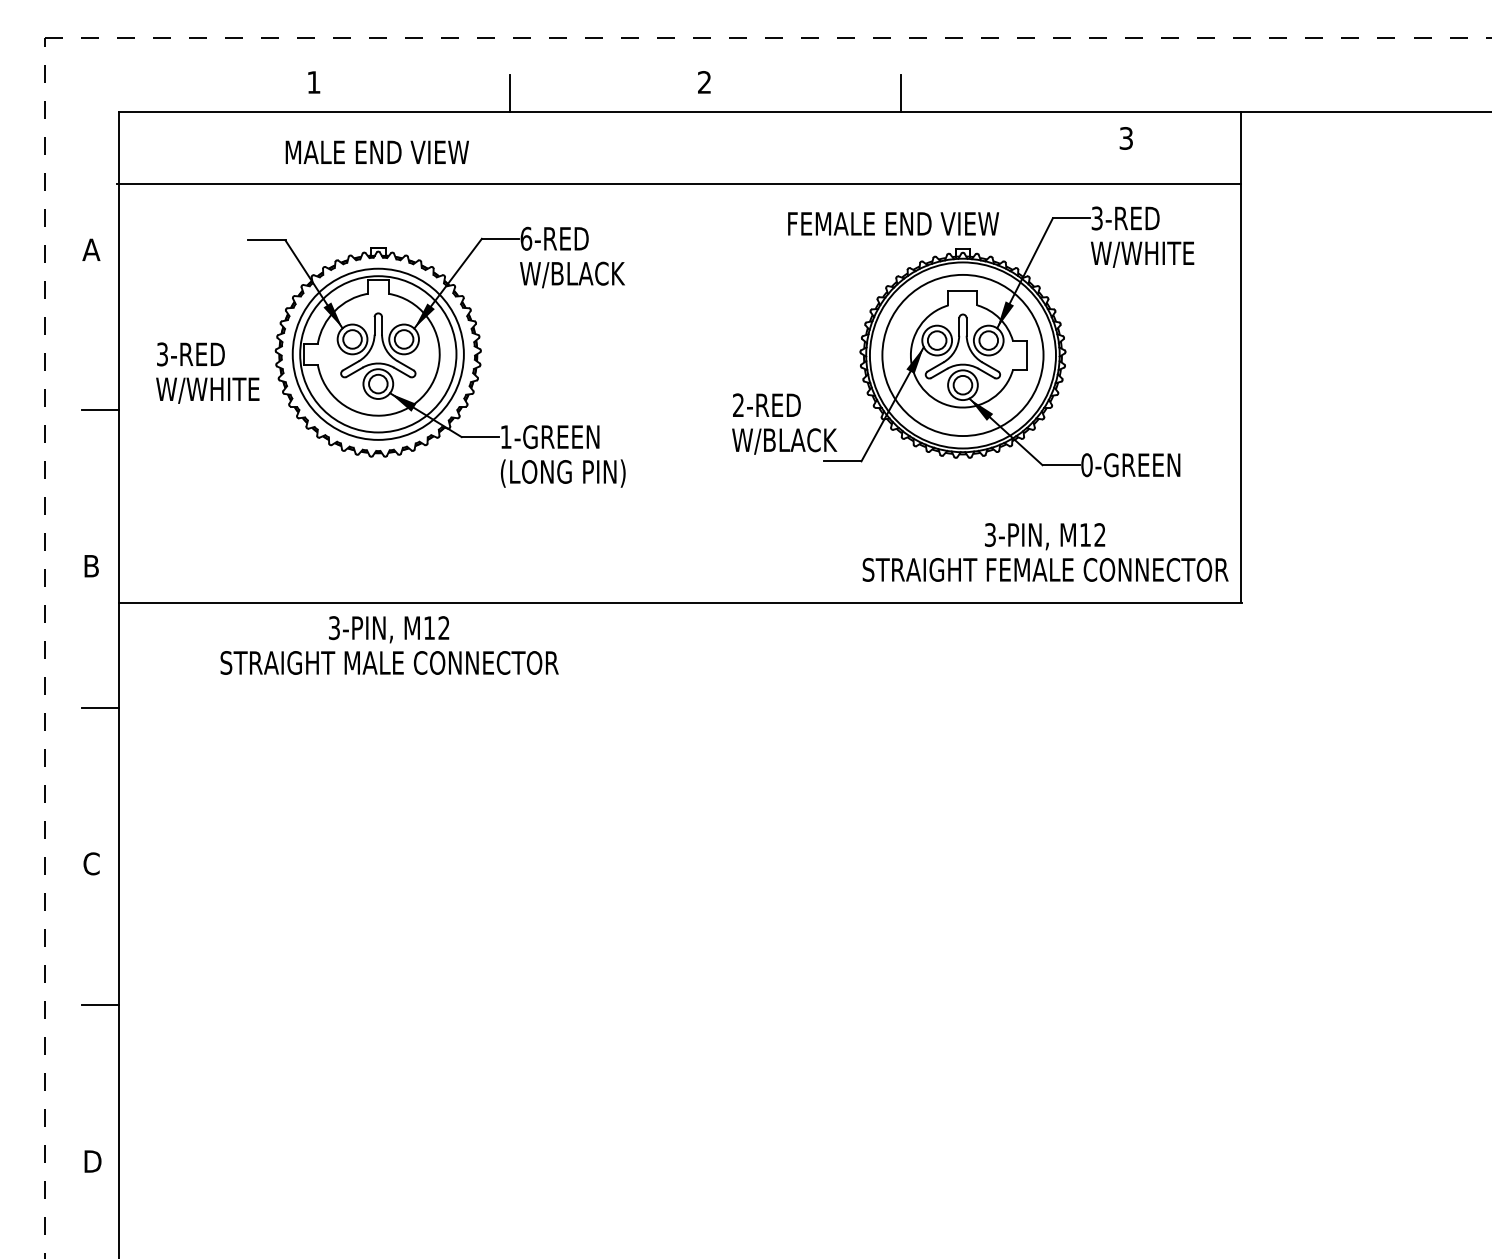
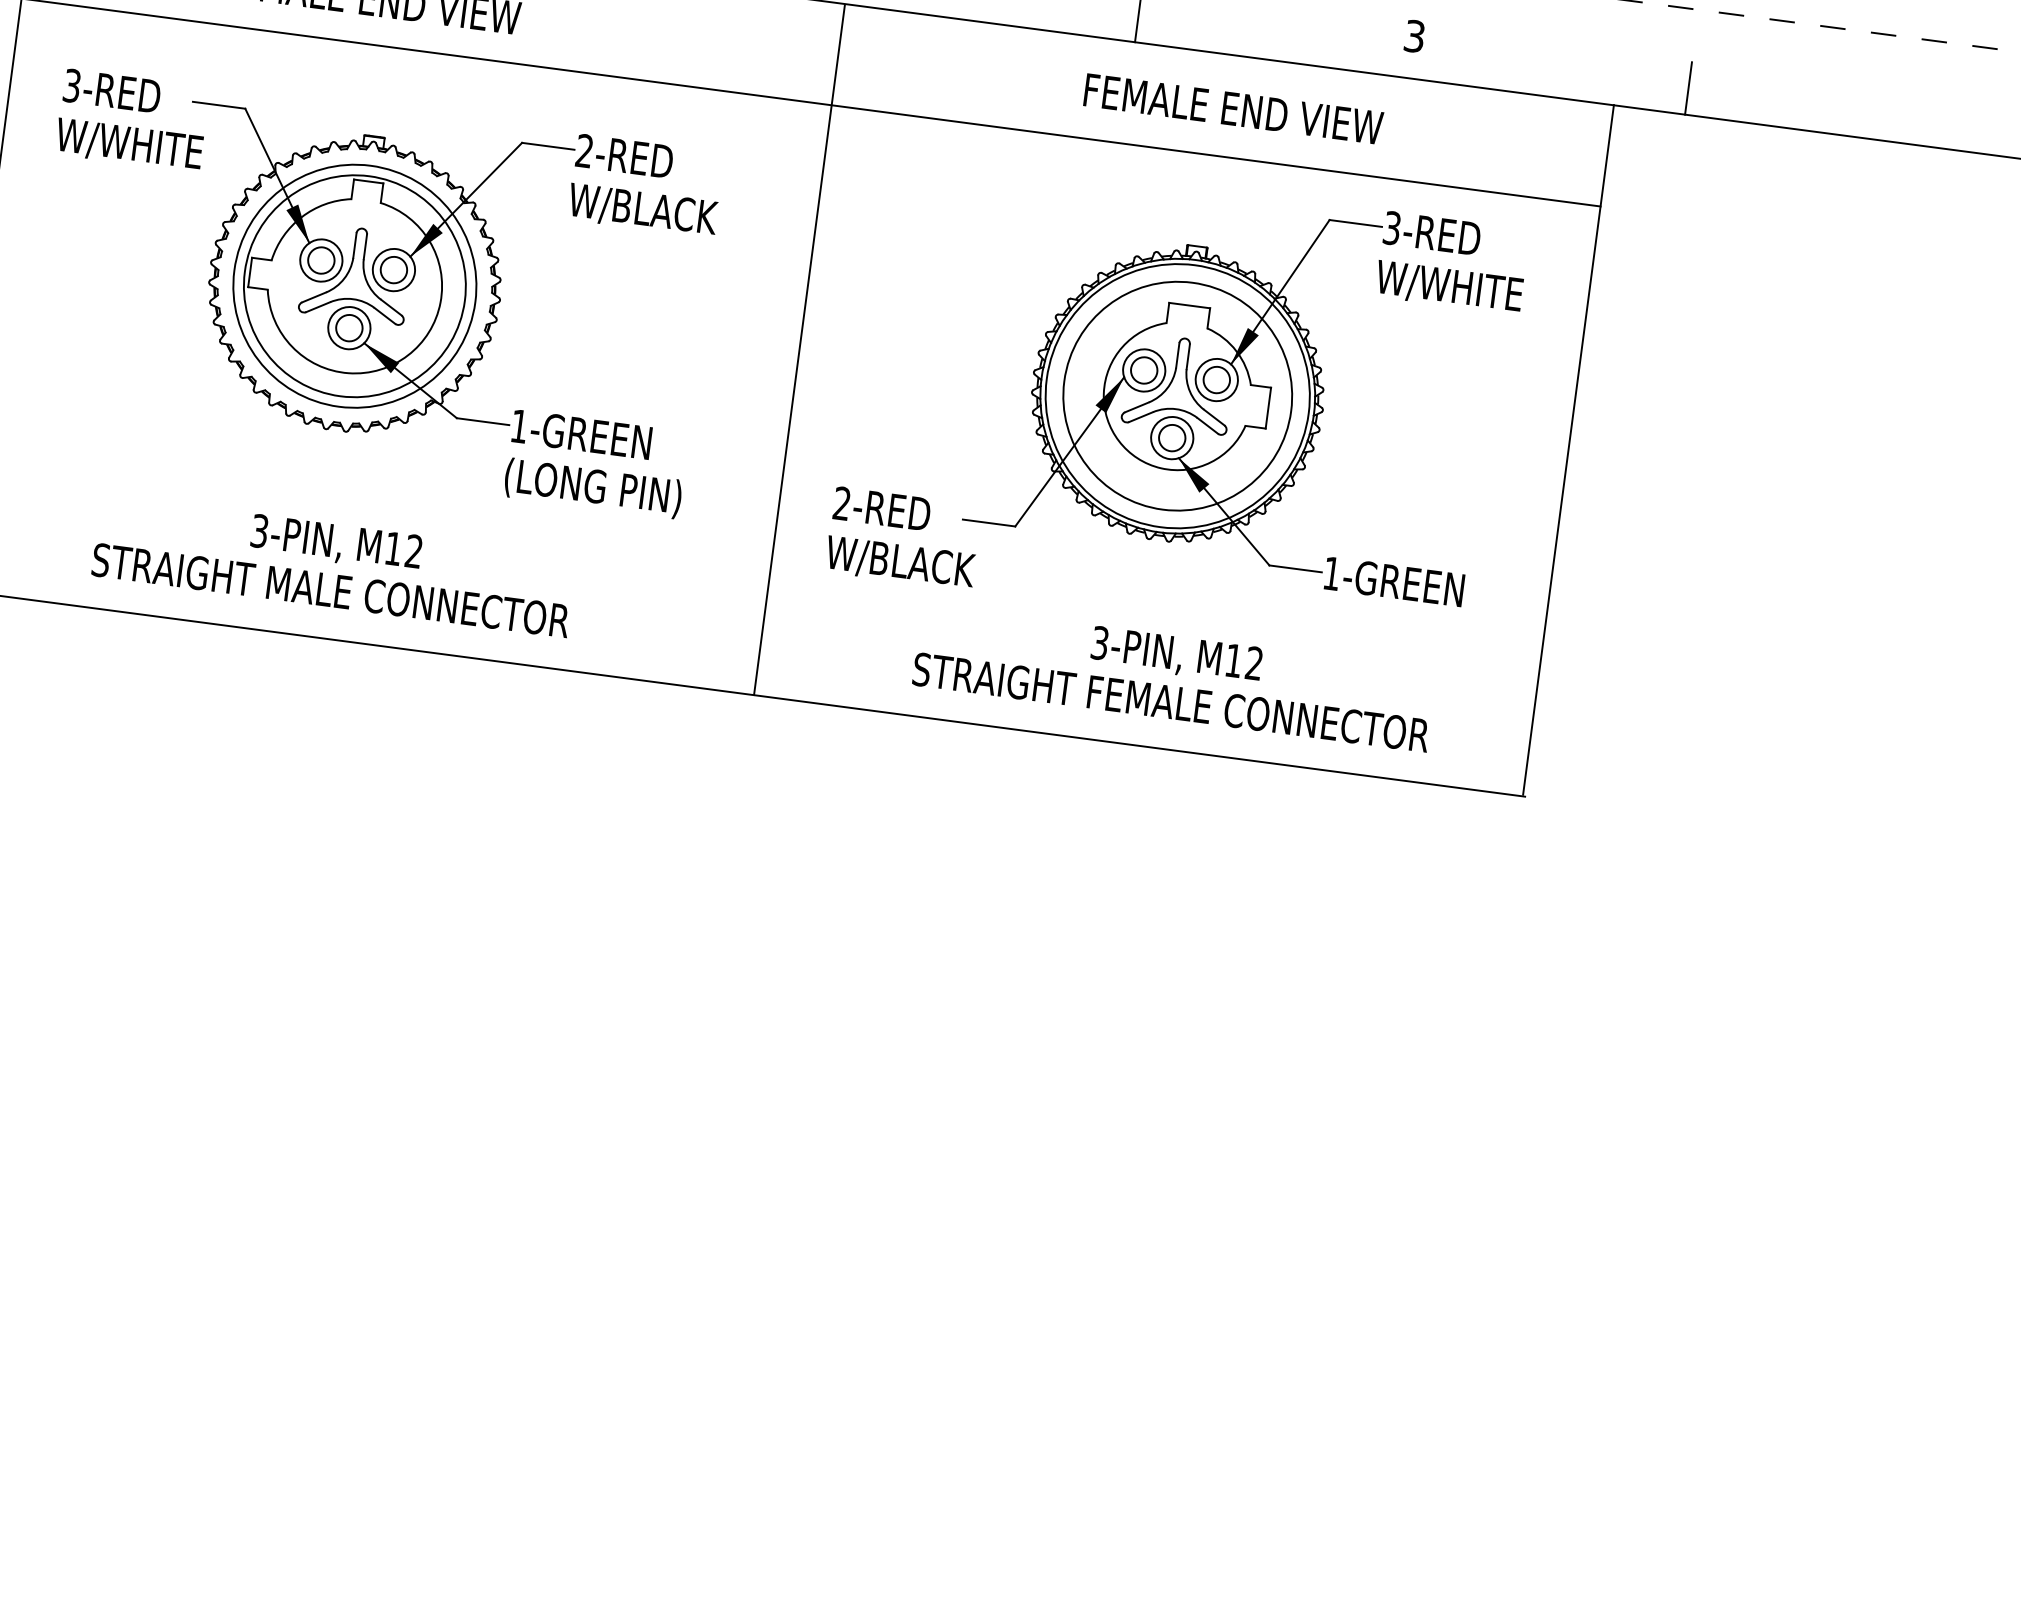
line: (1291, 93) -> (1688, 88), added
text: (1125, 138) -> (1413, 36), moved
text: (893, 223) -> (1233, 108), moved
text: (526, 238) -> (584, 150), 6-RED -> 2-RED
line: (694, 358) -> (799, 350), added
text: (207, 372) -> (132, 119), moved
text: (784, 423) -> (903, 537), moved
text: (1086, 465) -> (1331, 574), 0-GREEN -> 1-GREEN
text: (1045, 552) -> (1174, 677), moved
text: (389, 645) -> (334, 565), moved

